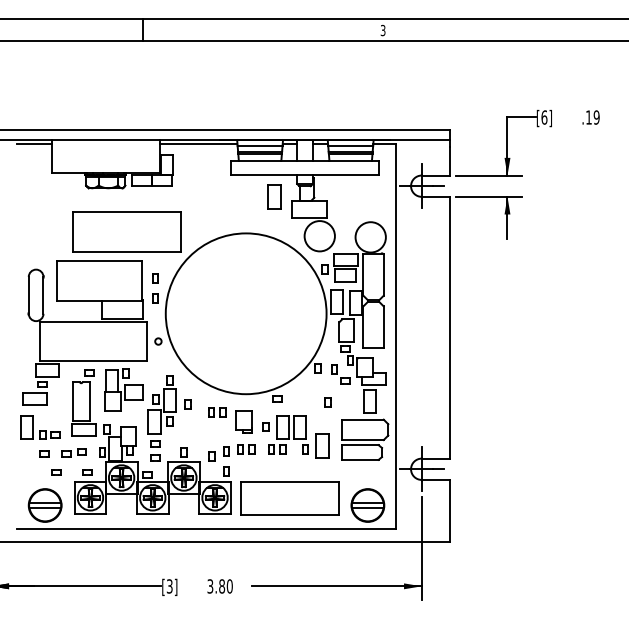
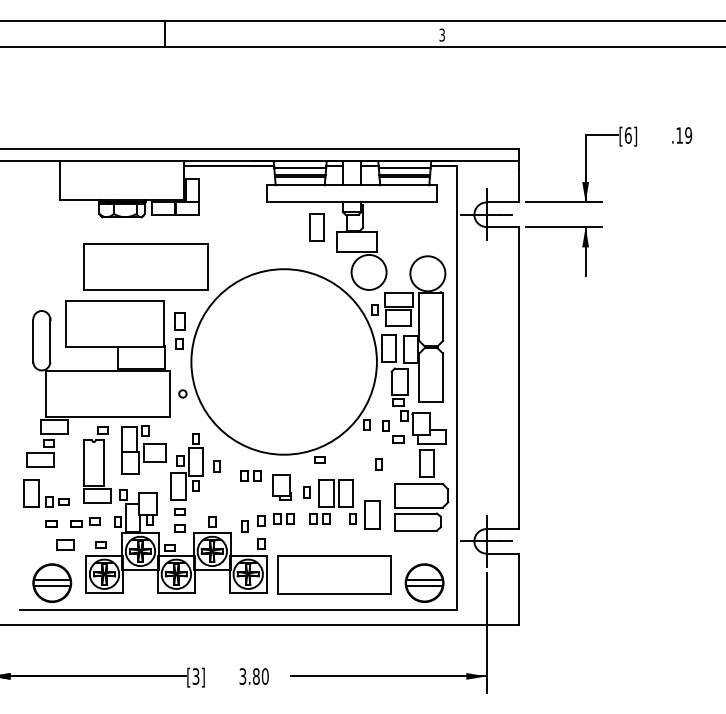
line: (33, 143) -> (38, 165), removed
part: (155, 278) -> (179, 321), size x1.6
part: (56, 472) -> (65, 545), size x1.6

